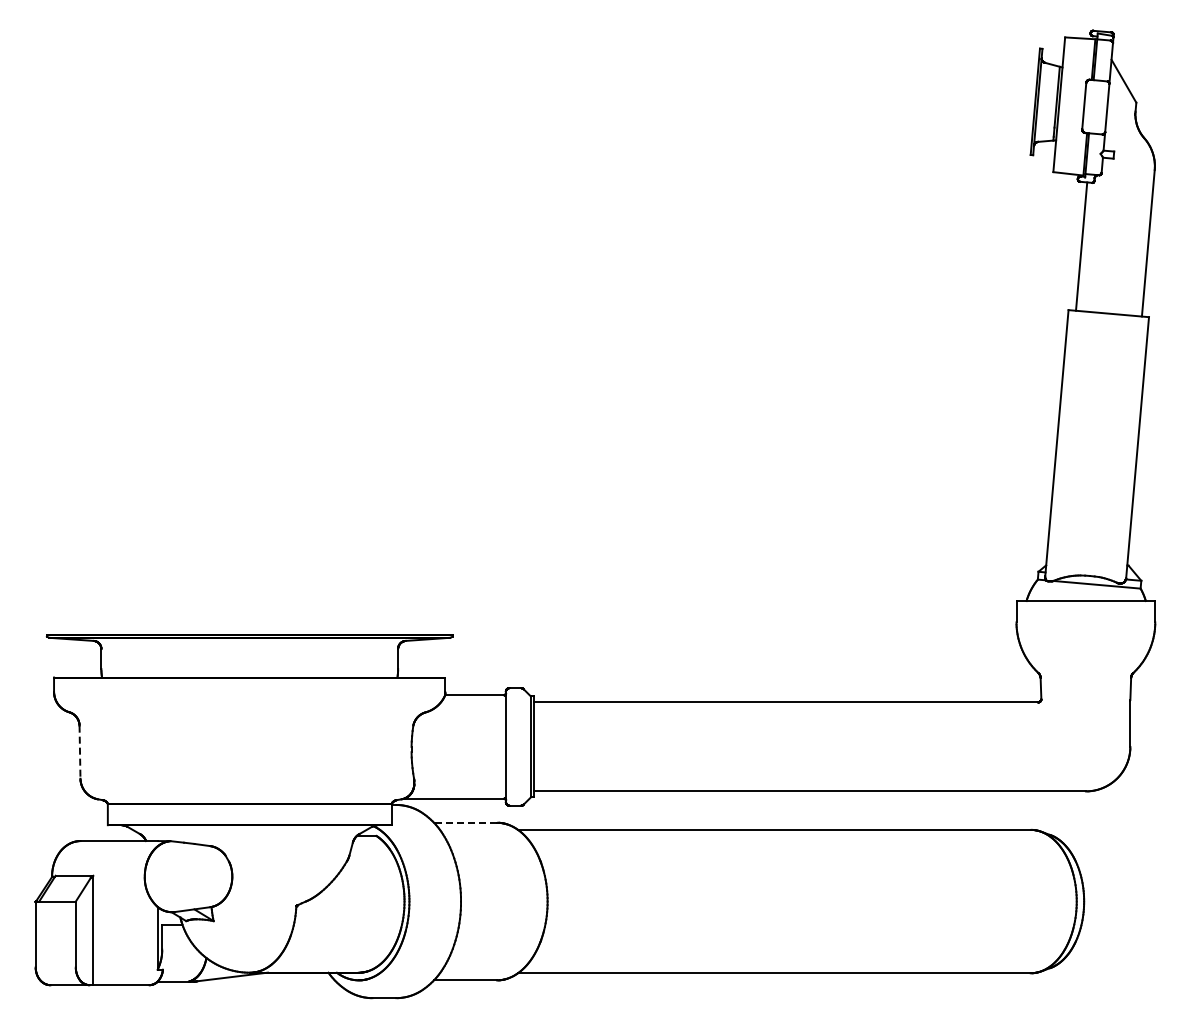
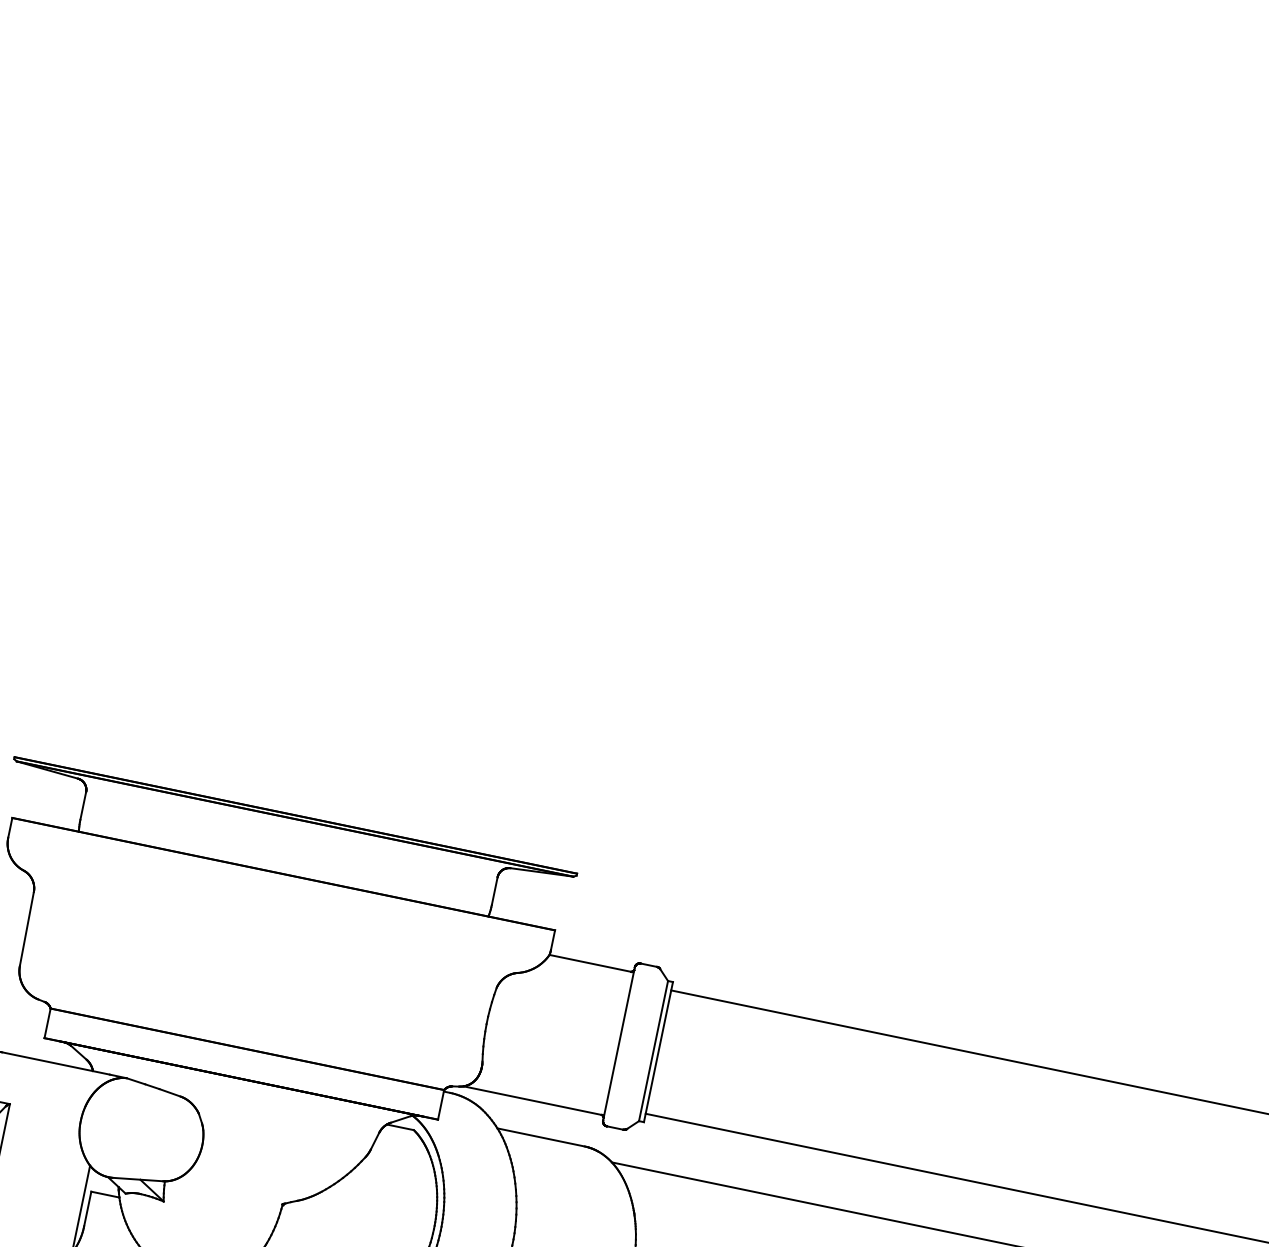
line: (80, 752) -> (27, 929), dashed -> solid
line: (464, 822) -> (539, 1136), dashed -> solid

